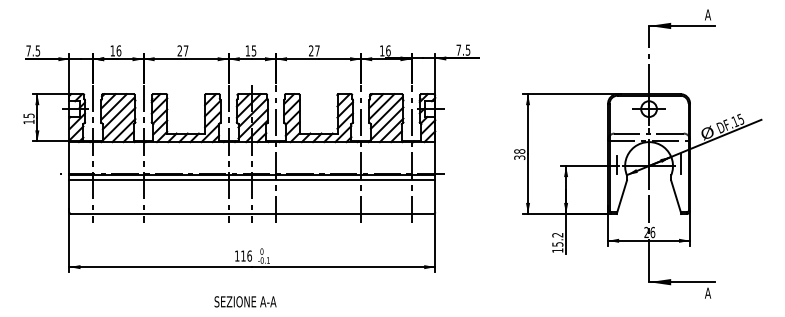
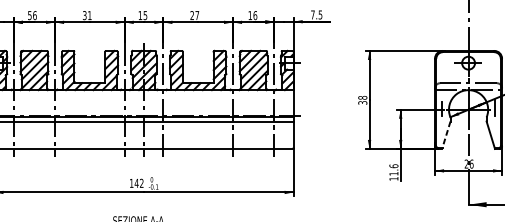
text: (112, 50) -> (29, 15), 16 -> 56
text: (182, 50) -> (86, 15), 27 -> 31
line: (621, 197) -> (446, 135), solid -> dashed
text: (557, 239) -> (393, 169), 15.2 -> 11.6
text: (245, 255) -> (138, 182), 116 -> 142

